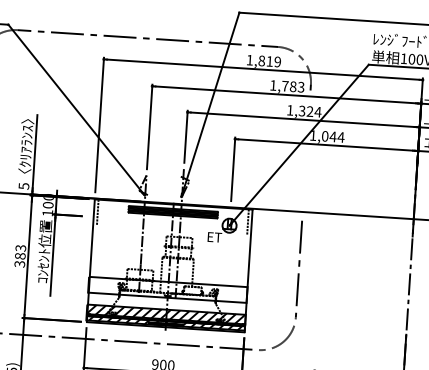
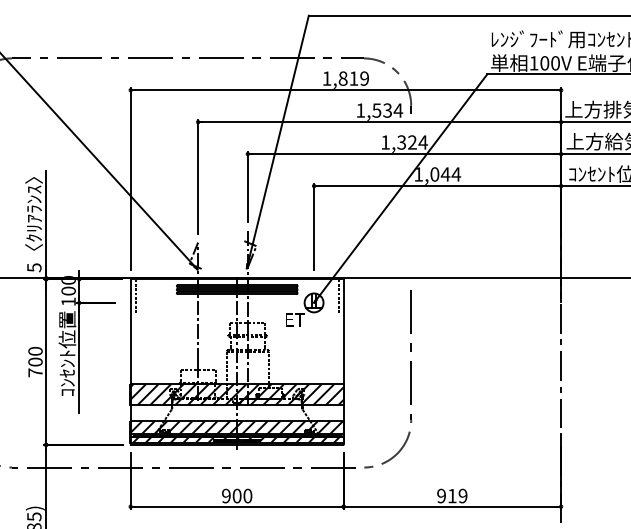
text: (293, 86) -> (387, 110), 1,783 -> 1,534
text: (20, 256) -> (35, 362), 383 -> 700
hatch: (167, 289) -> (236, 394), added

